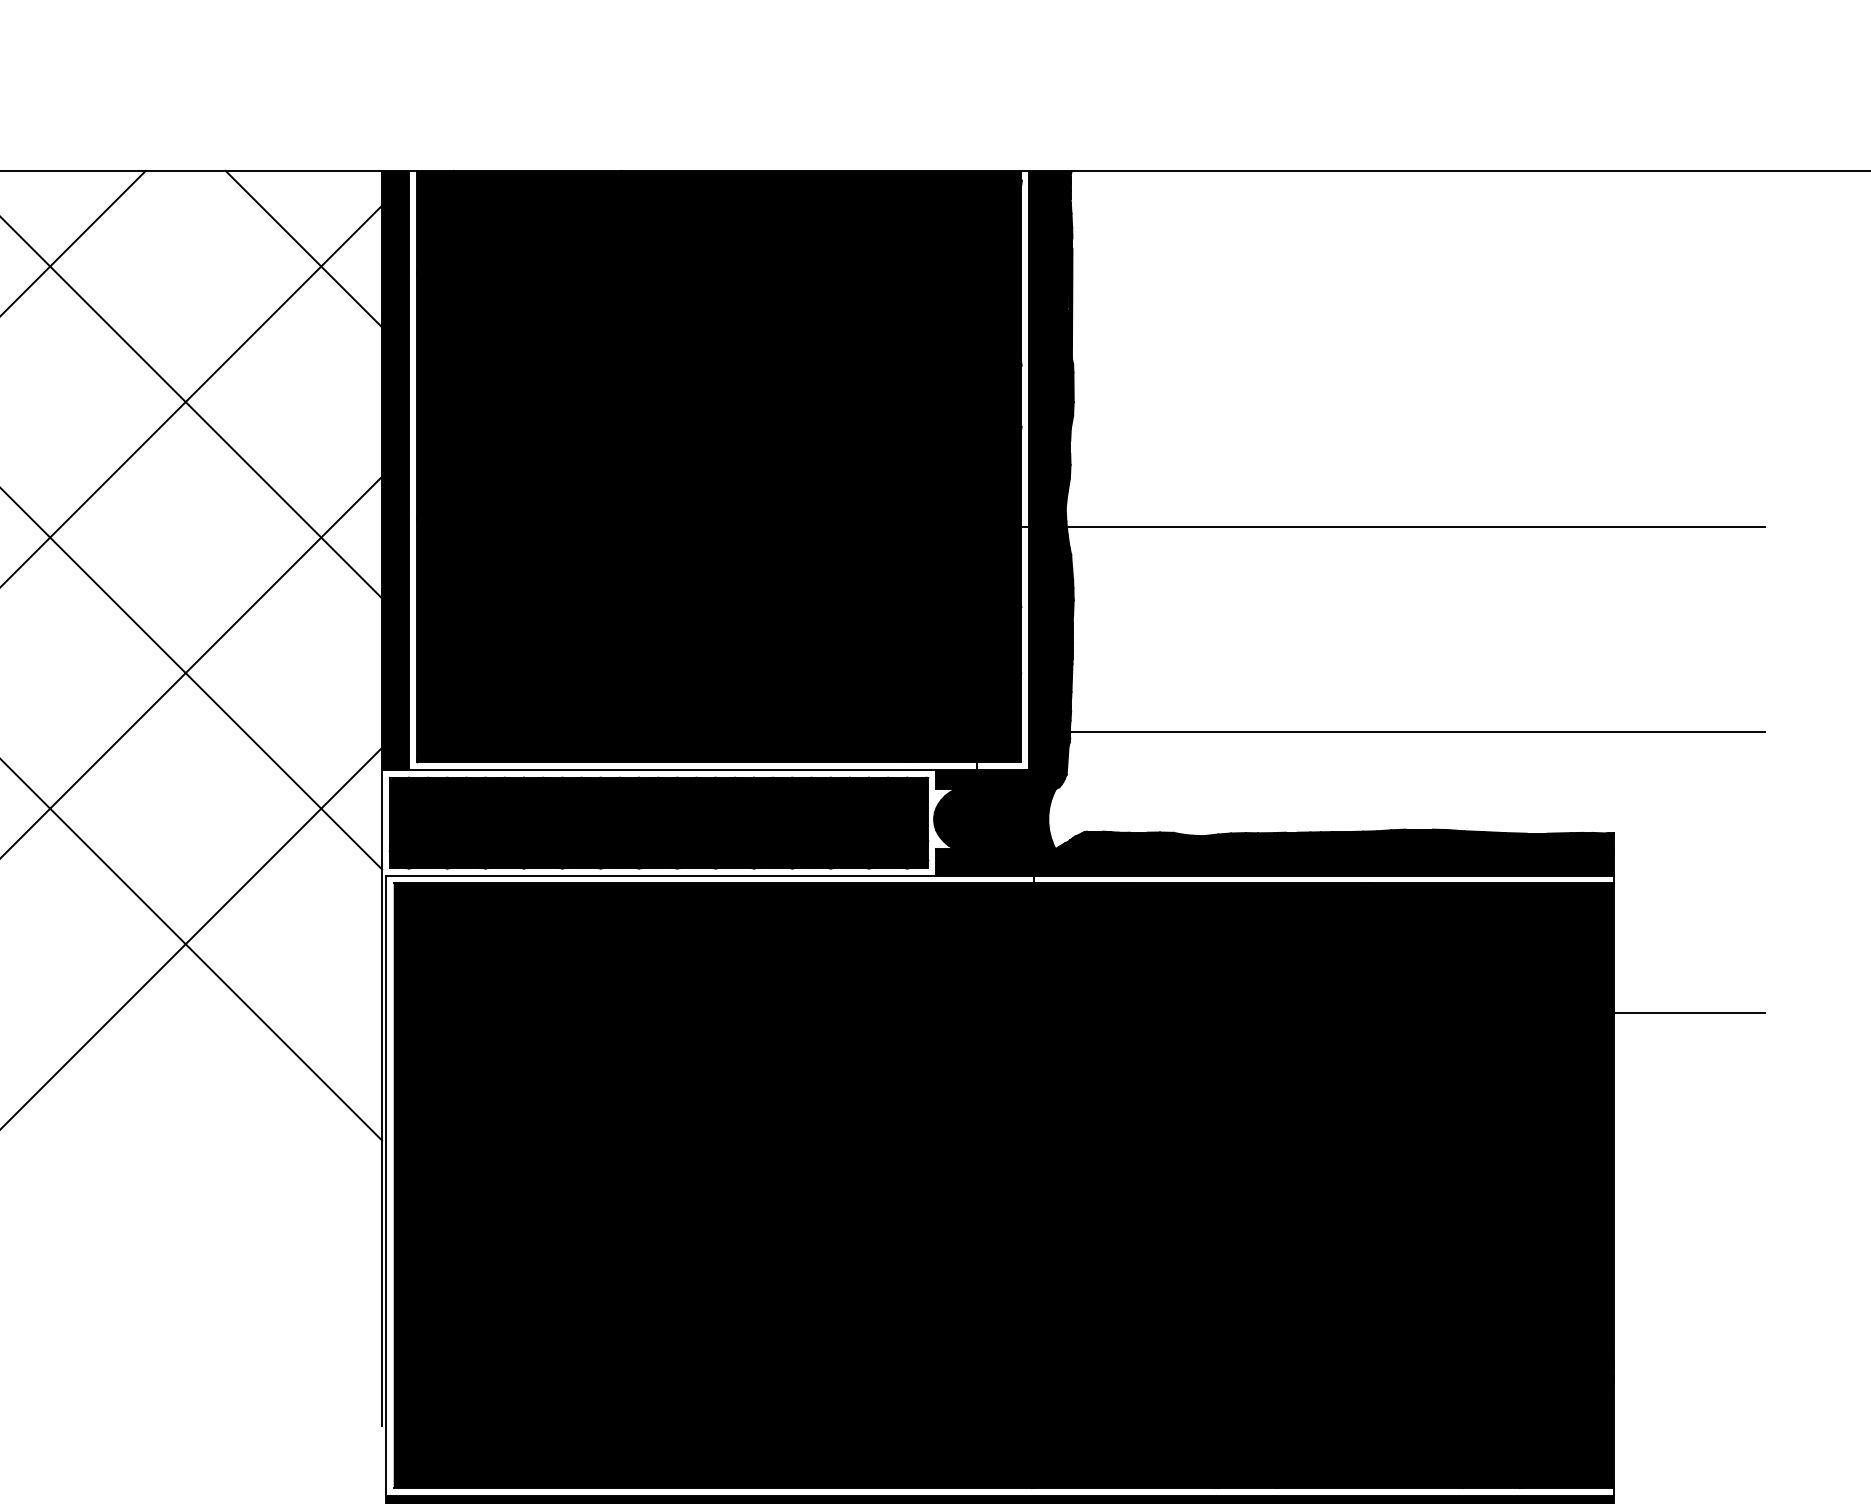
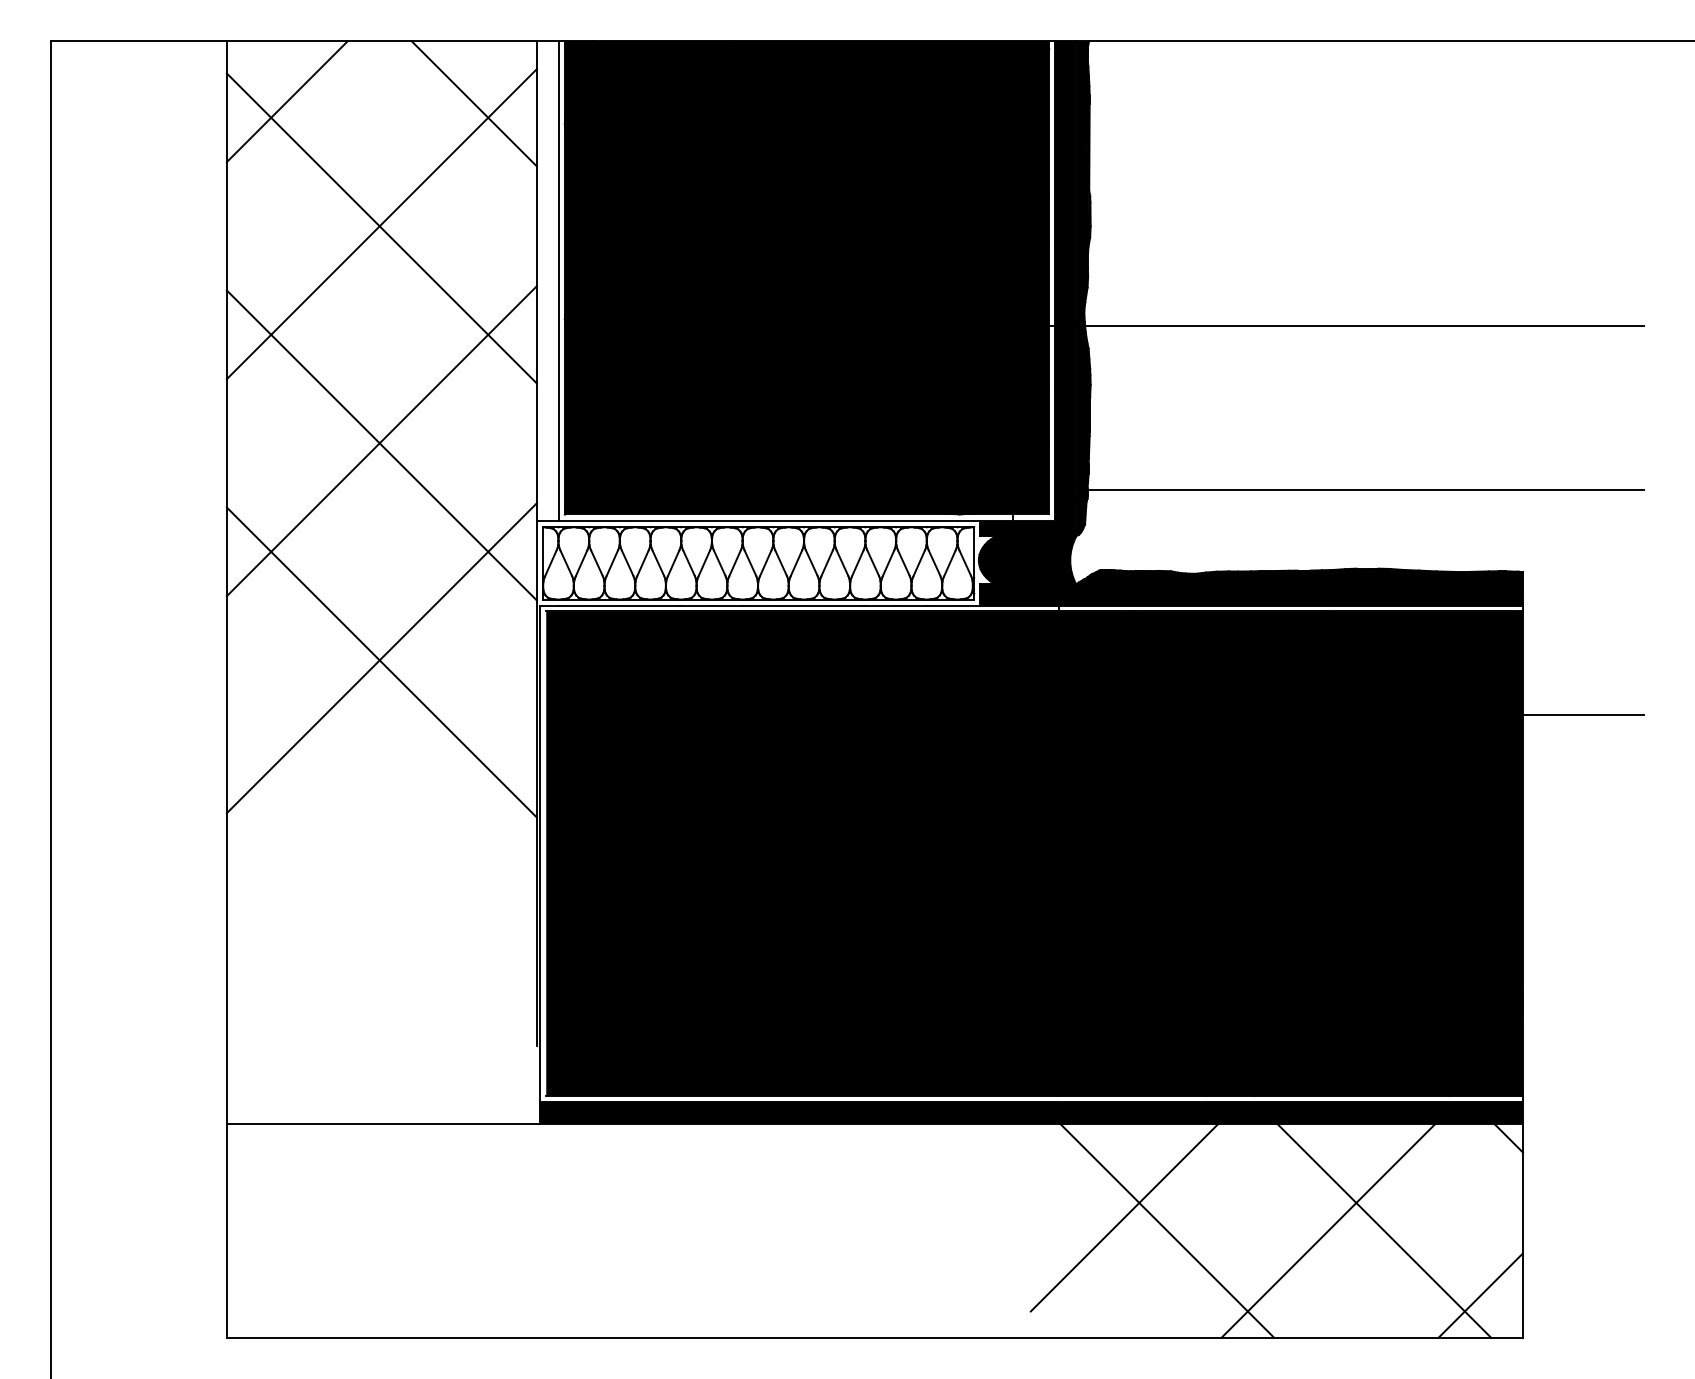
fill: (395, 469) -> (547, 280), removed
fill: (658, 823) -> (758, 563), removed

